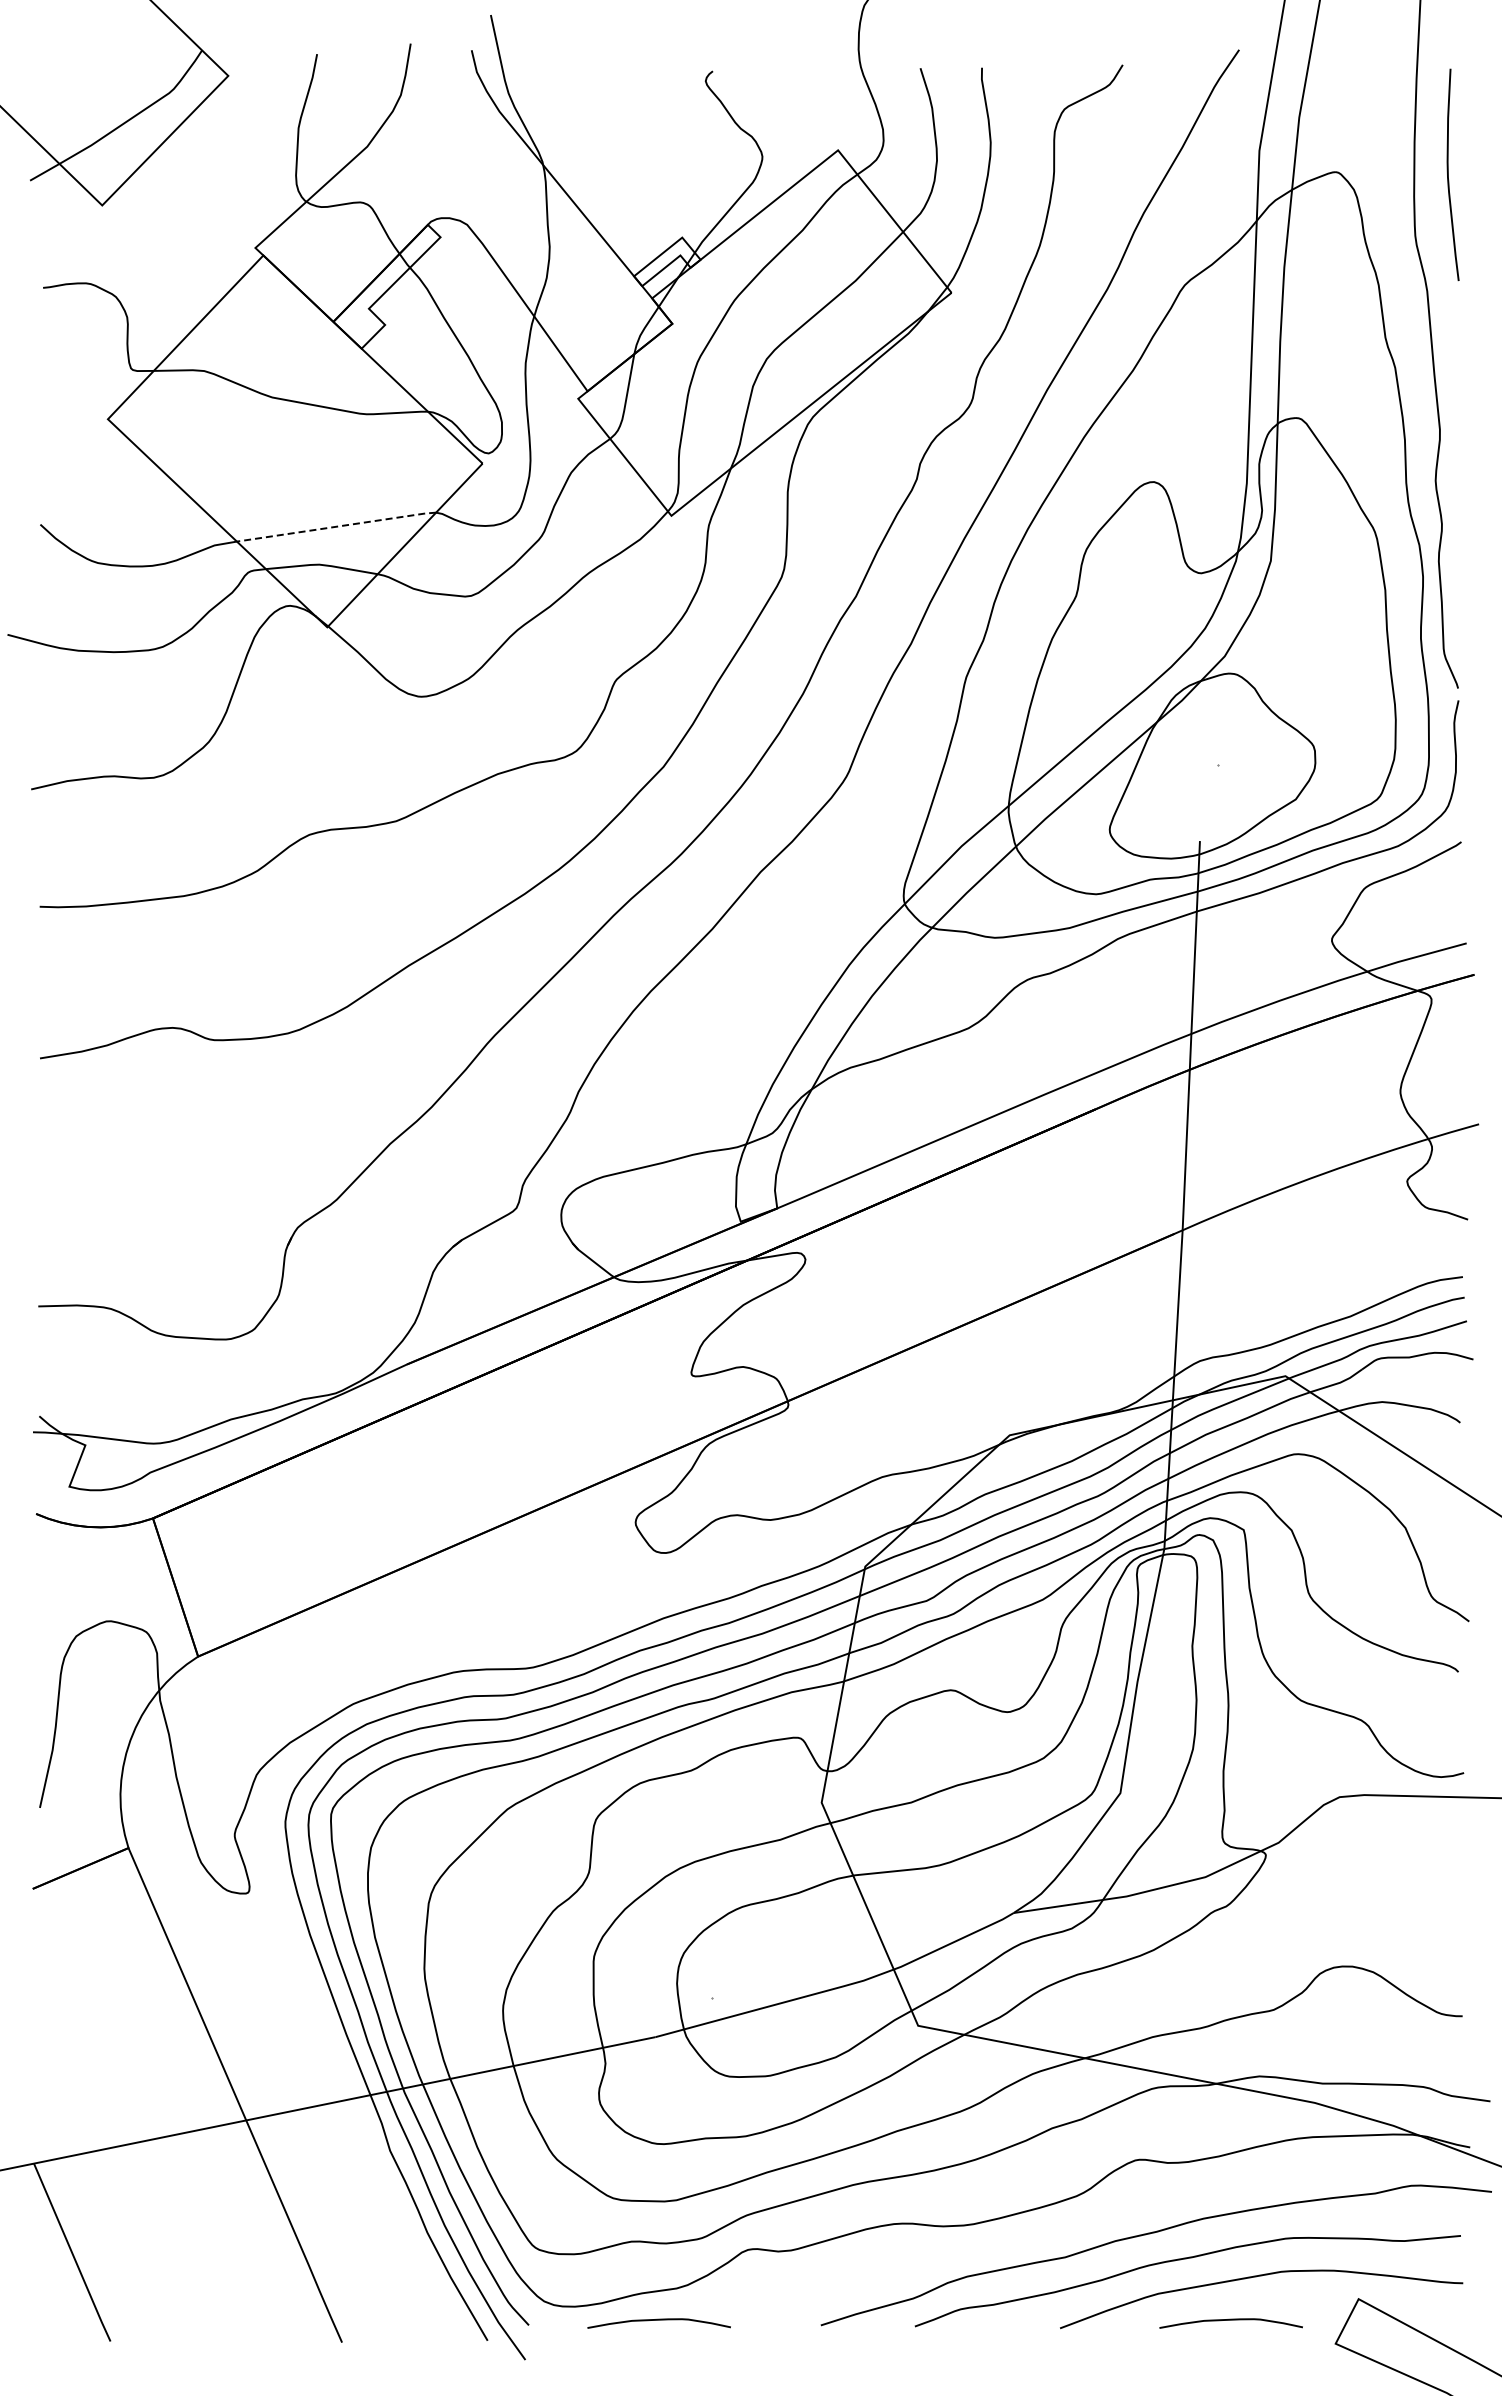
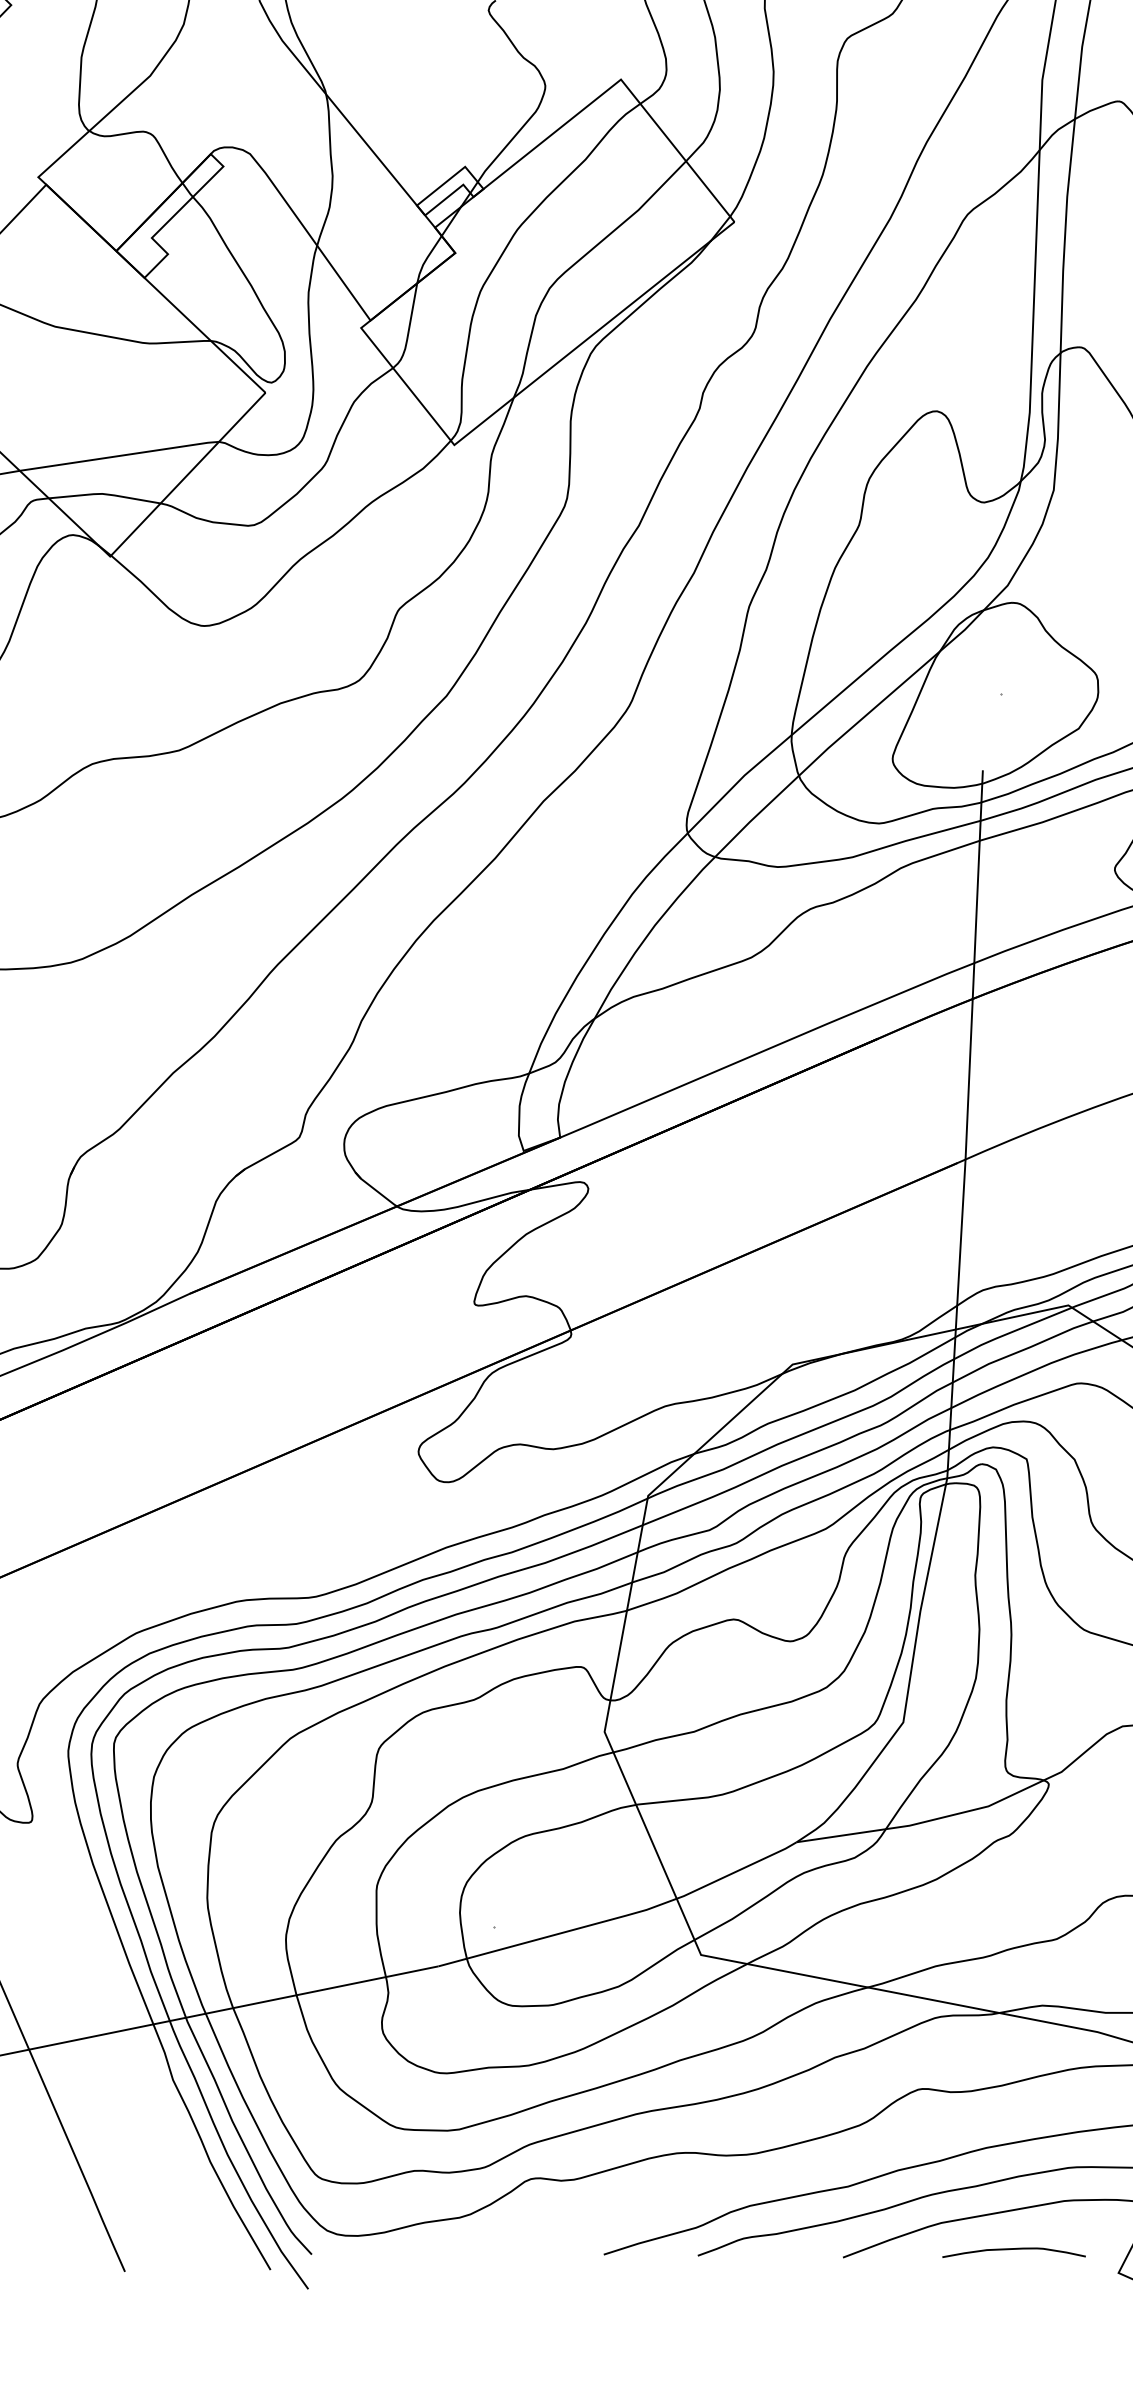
line: (337, 526) -> (120, 455), dashed -> solid
curve: (658, 2320) -> (441, 2249), removed

